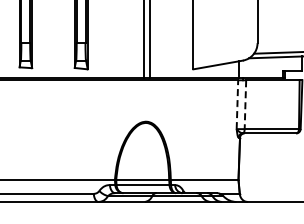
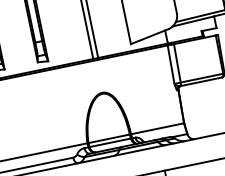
line: (237, 104) -> (171, 64), dashed -> solid
line: (245, 105) -> (177, 63), dashed -> solid

